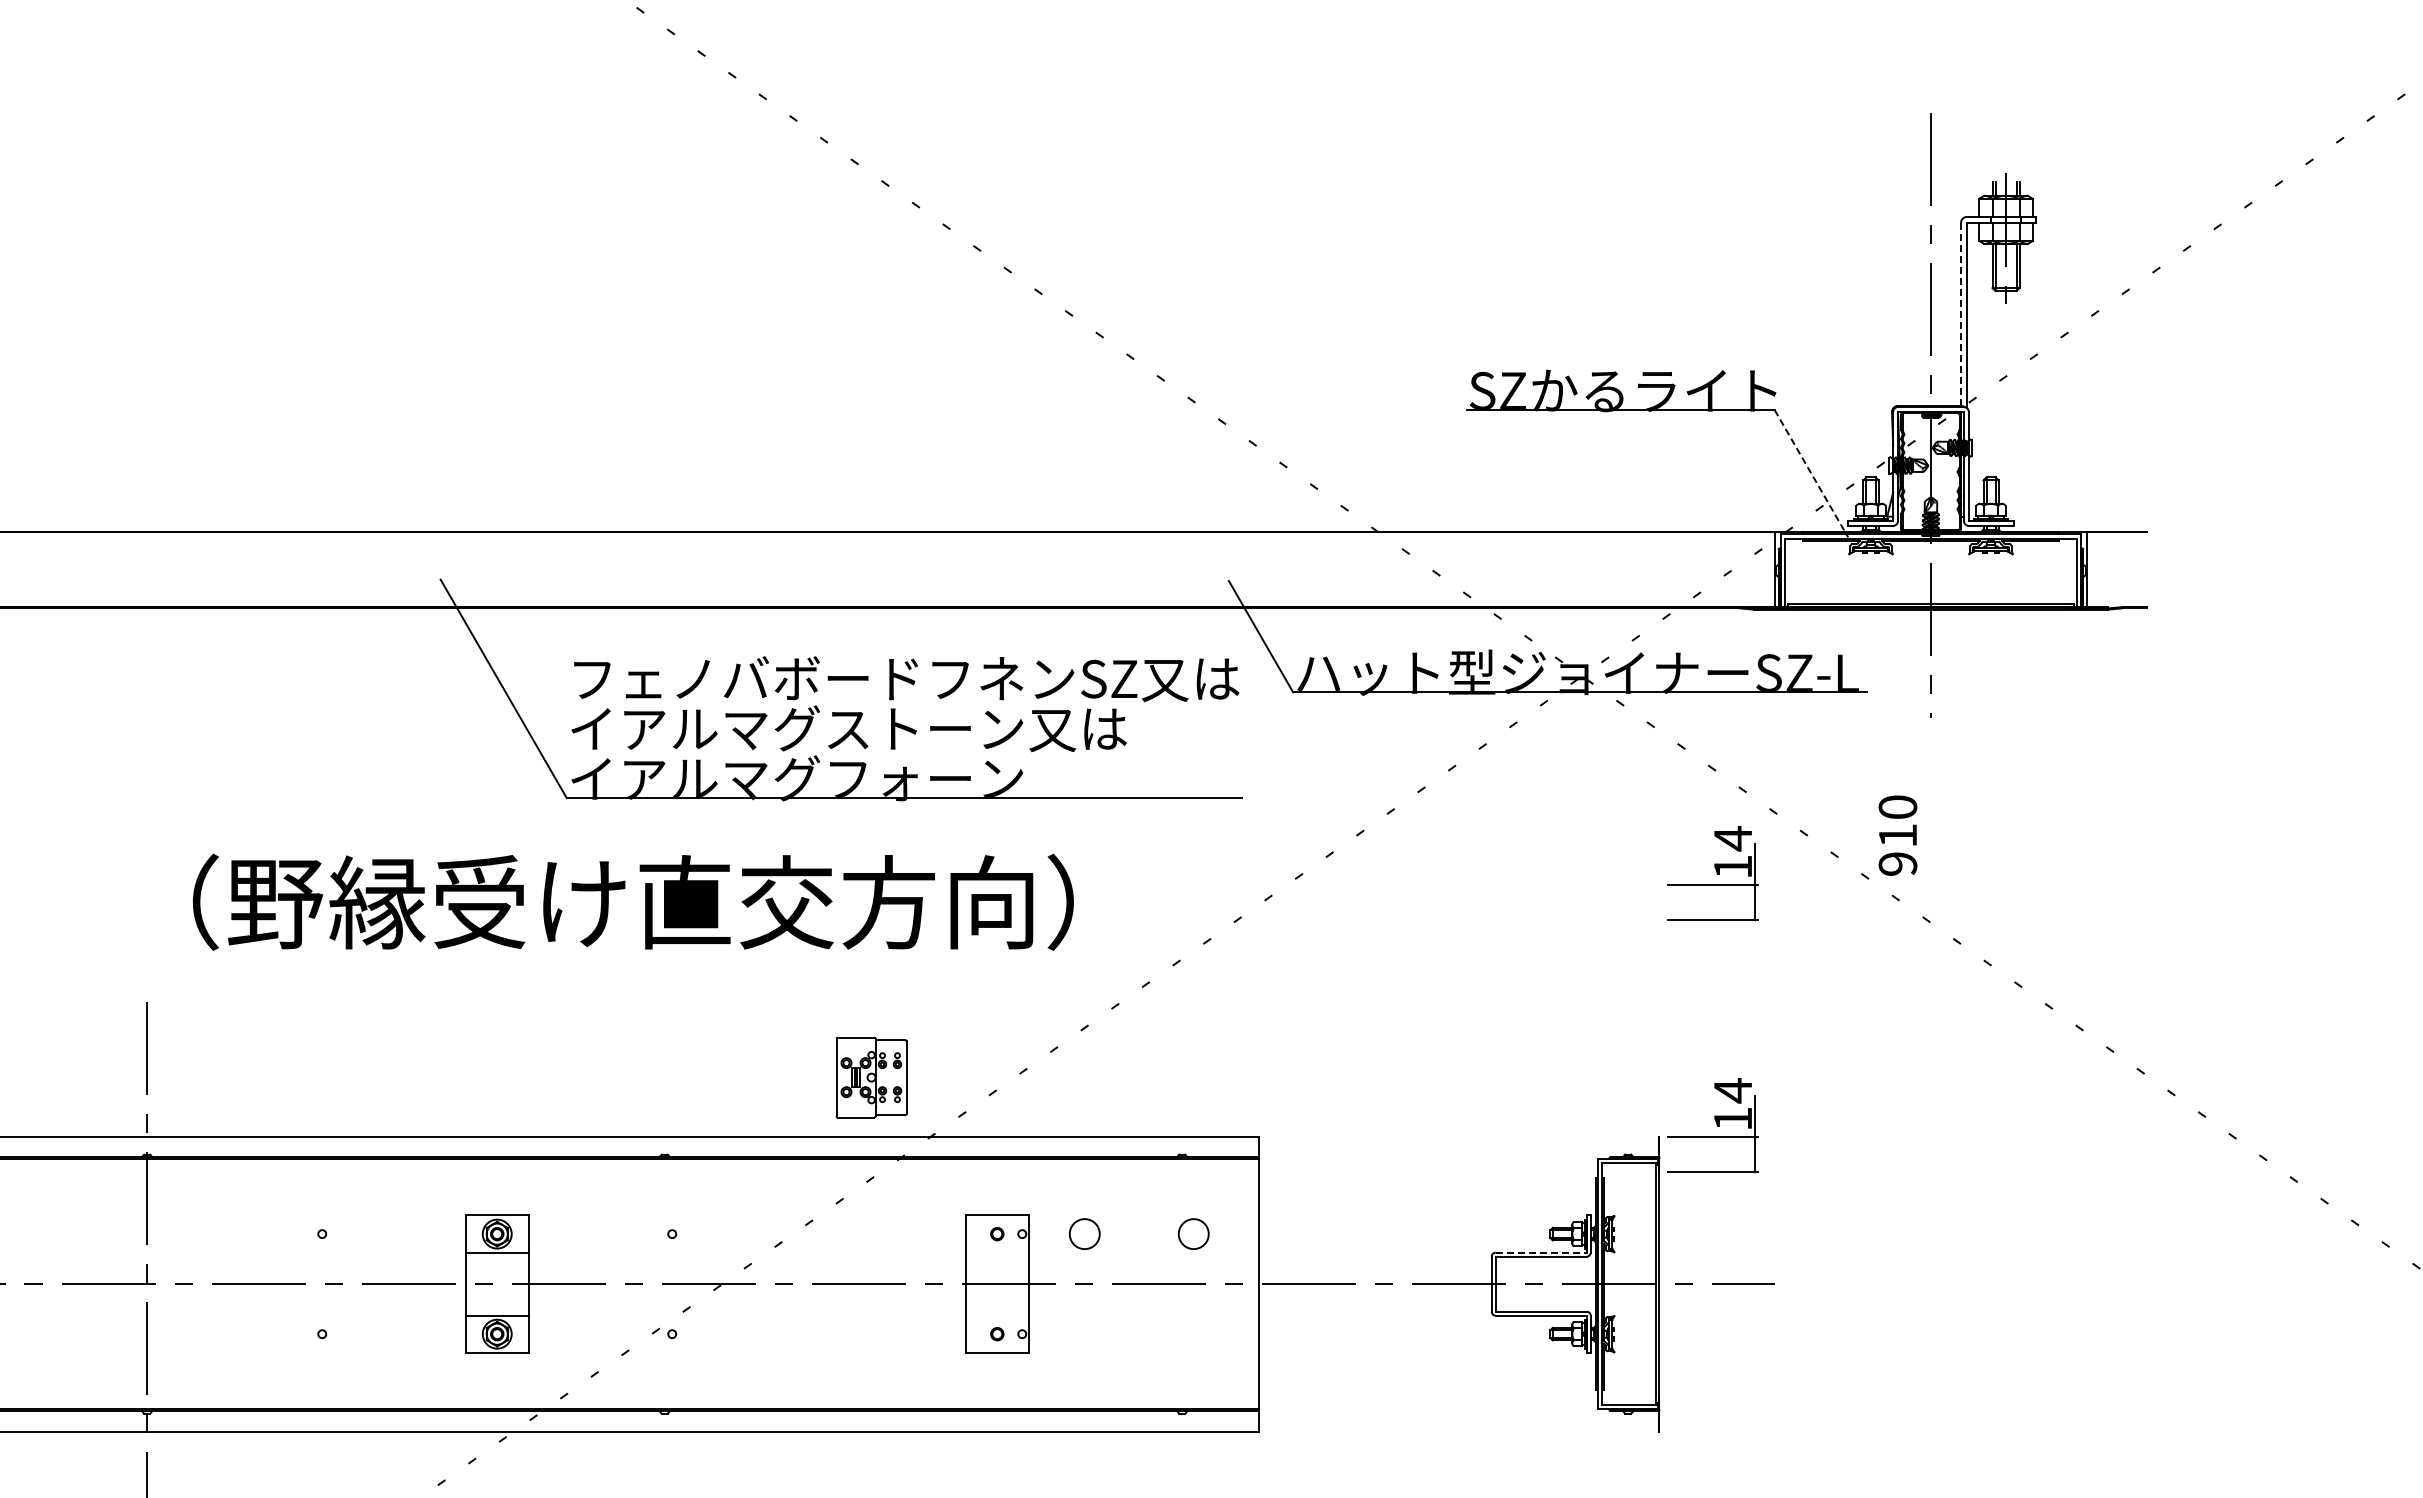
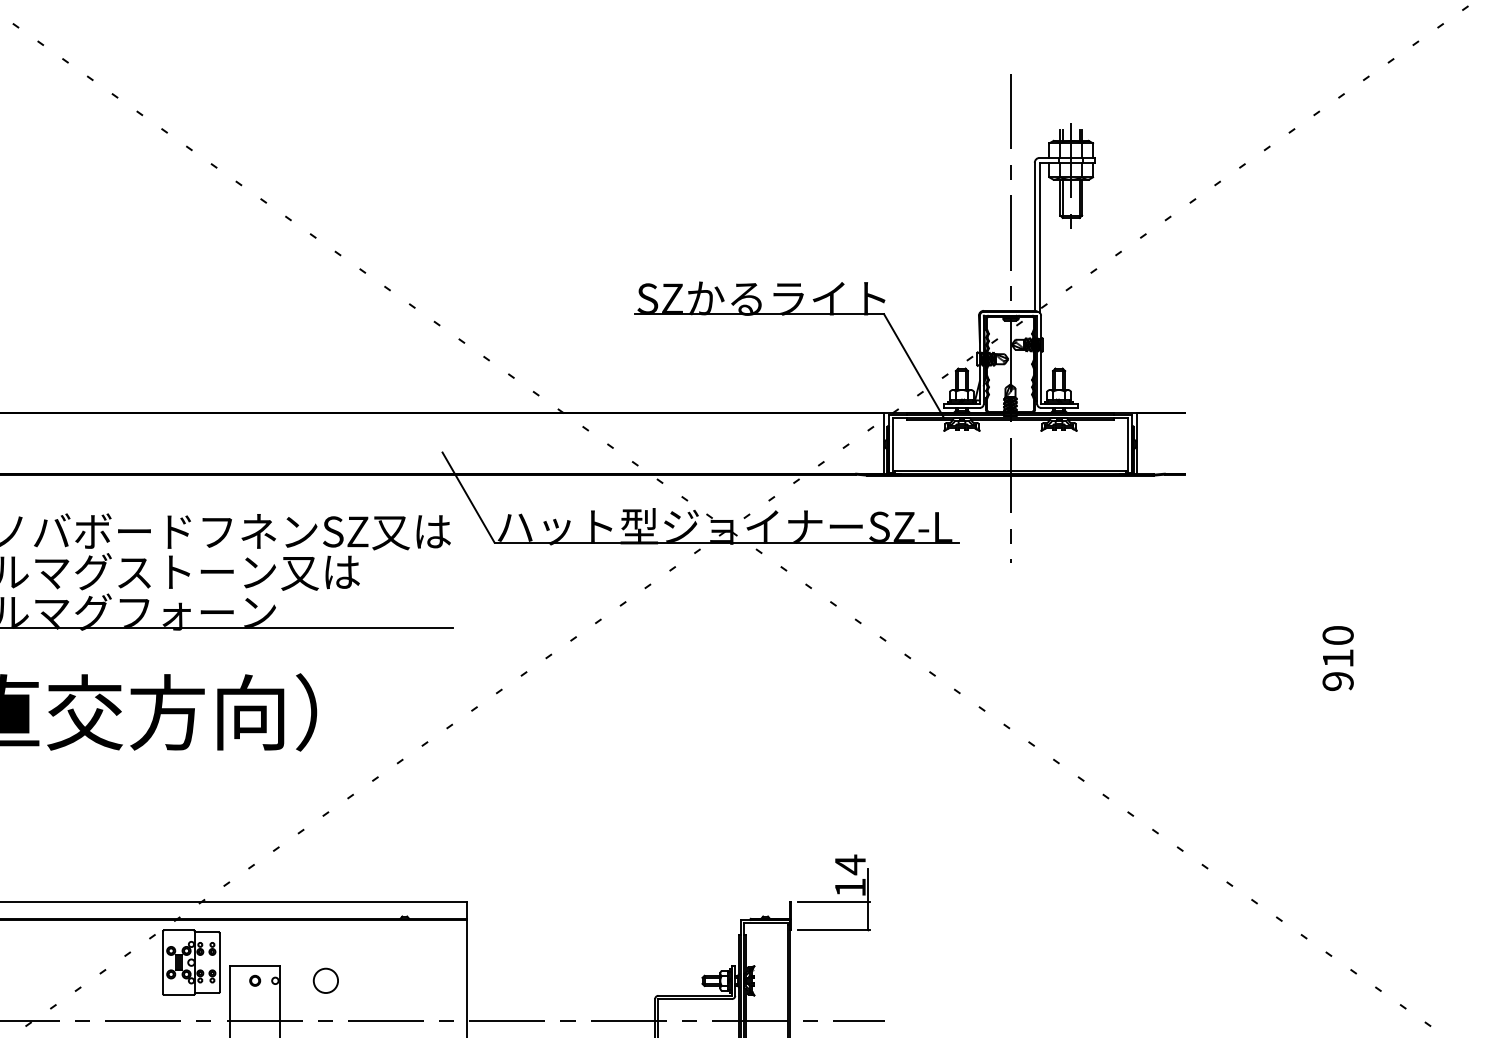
line: (1960, 314) -> (1034, 236), dashed -> solid
line: (1811, 473) -> (913, 365), dashed -> solid
text: (1897, 835) -> (1337, 658), moved
part: (1712, 873) -> (833, 689), removed
part: (871, 1077) -> (191, 962), moved
circle: (1193, 1233) -> (413, 980), removed
line: (1541, 1252) -> (695, 995), dashed -> solid

